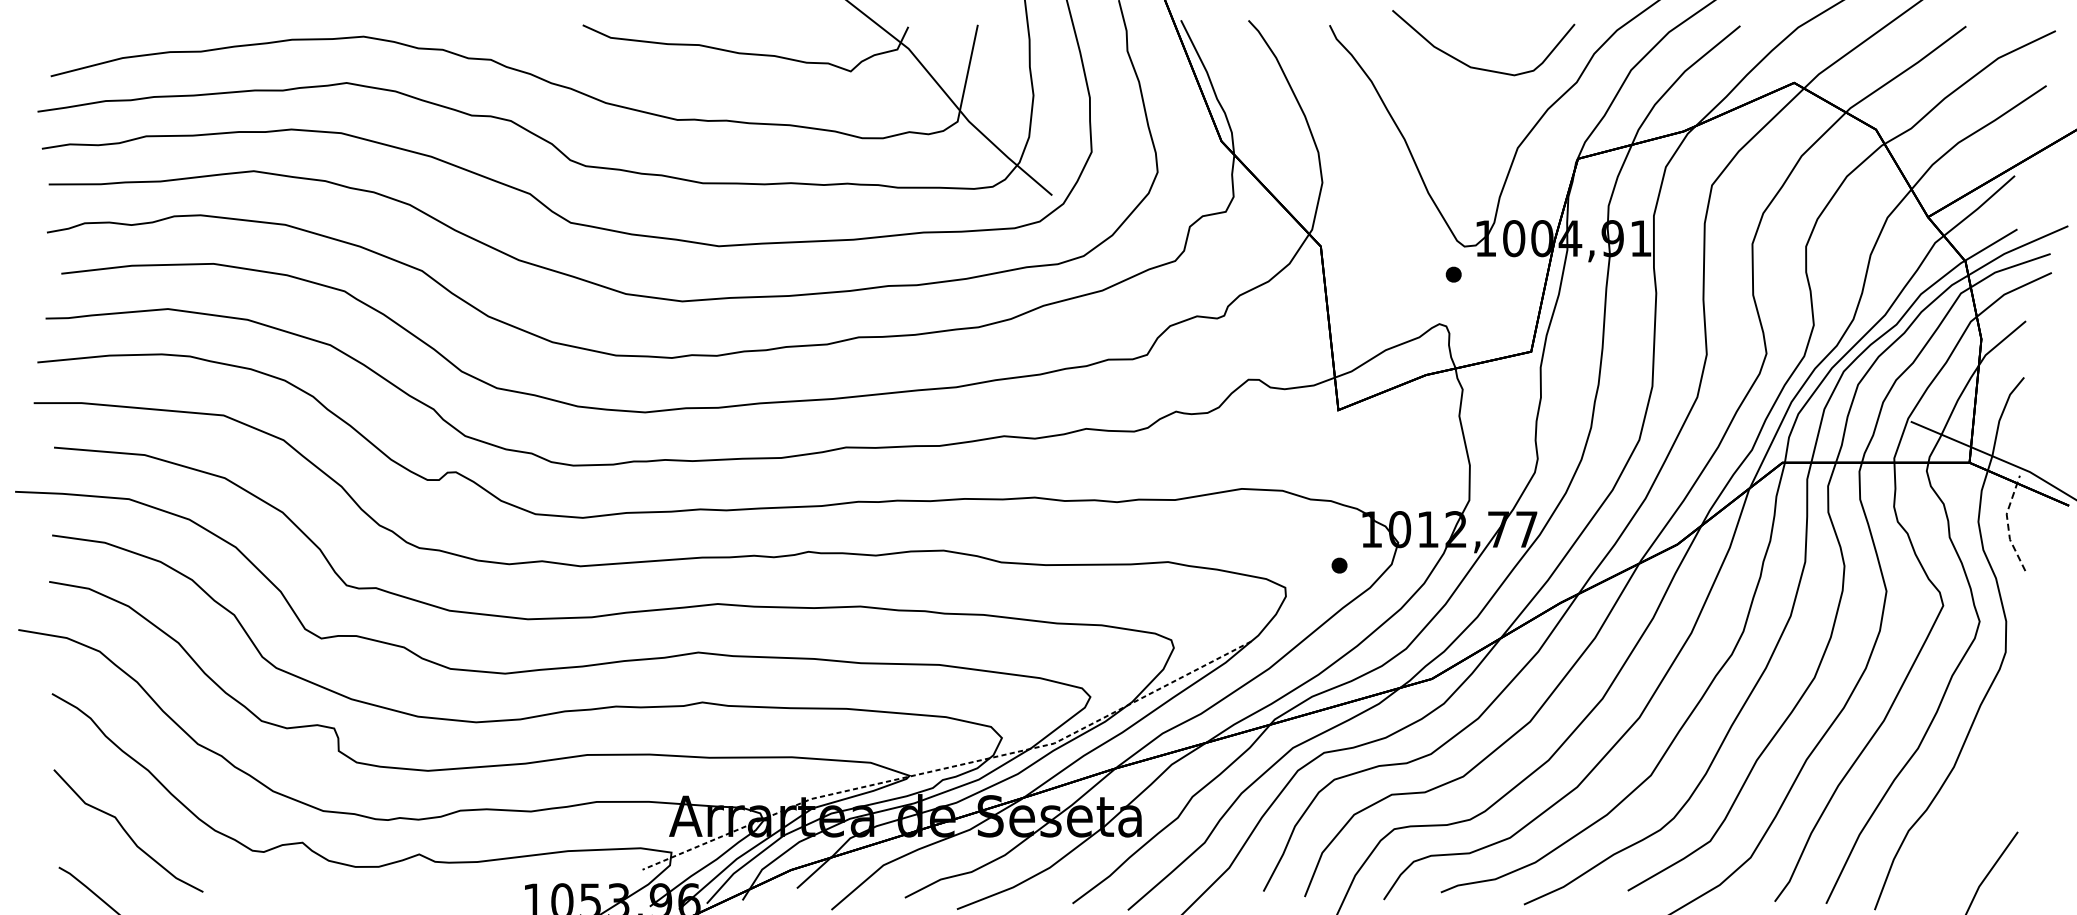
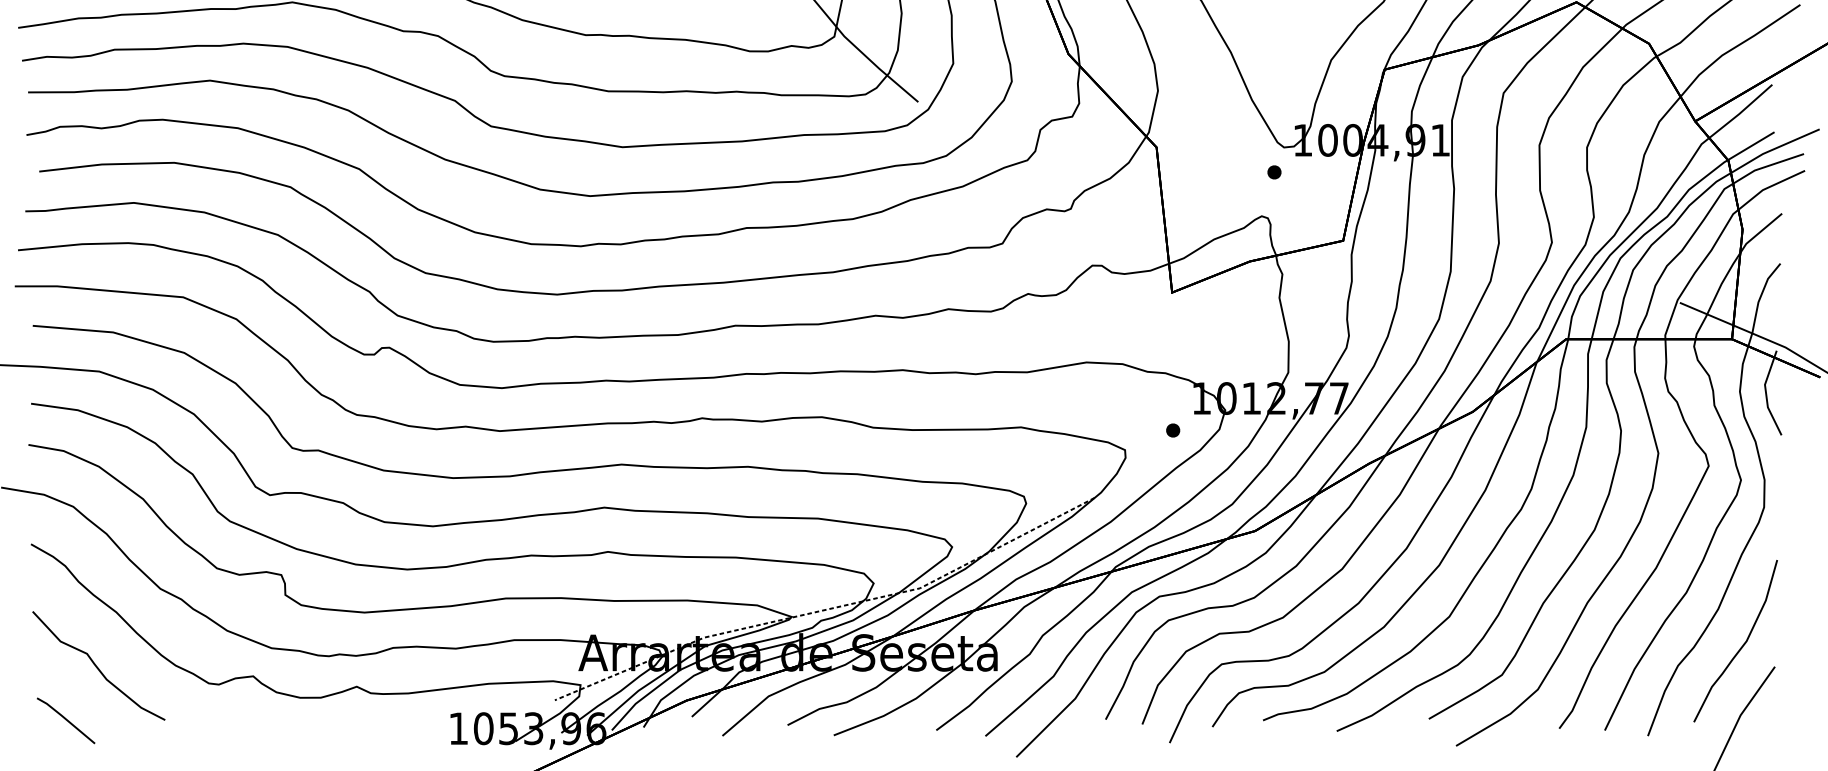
line: (2007, 523) -> (1765, 393), dashed -> solid
curve: (1980, 808) -> (1741, 645), added

